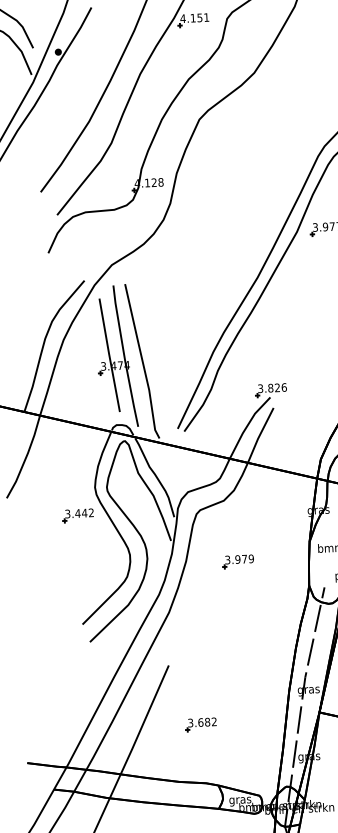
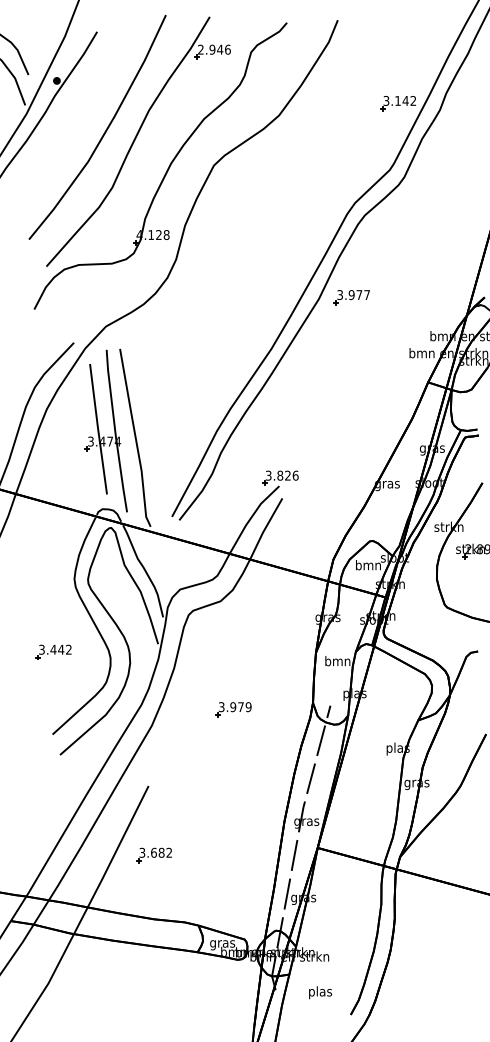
text: (194, 17) -> (213, 49), 4.151 -> 2.946
part: (77, 515) -> (53, 651), moved
part: (238, 561) -> (233, 709), moved
part: (200, 724) -> (153, 855), moved

